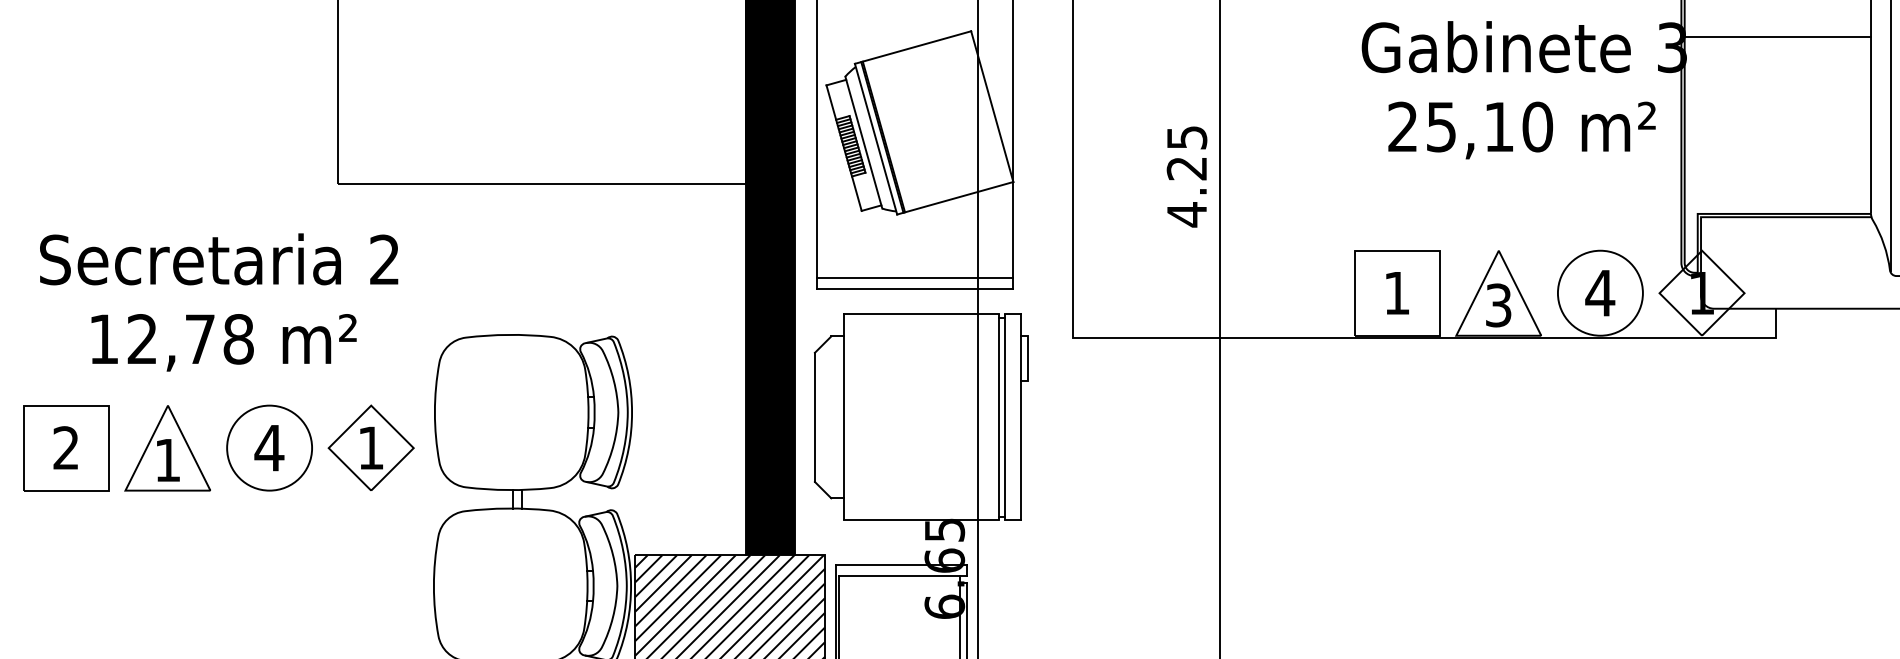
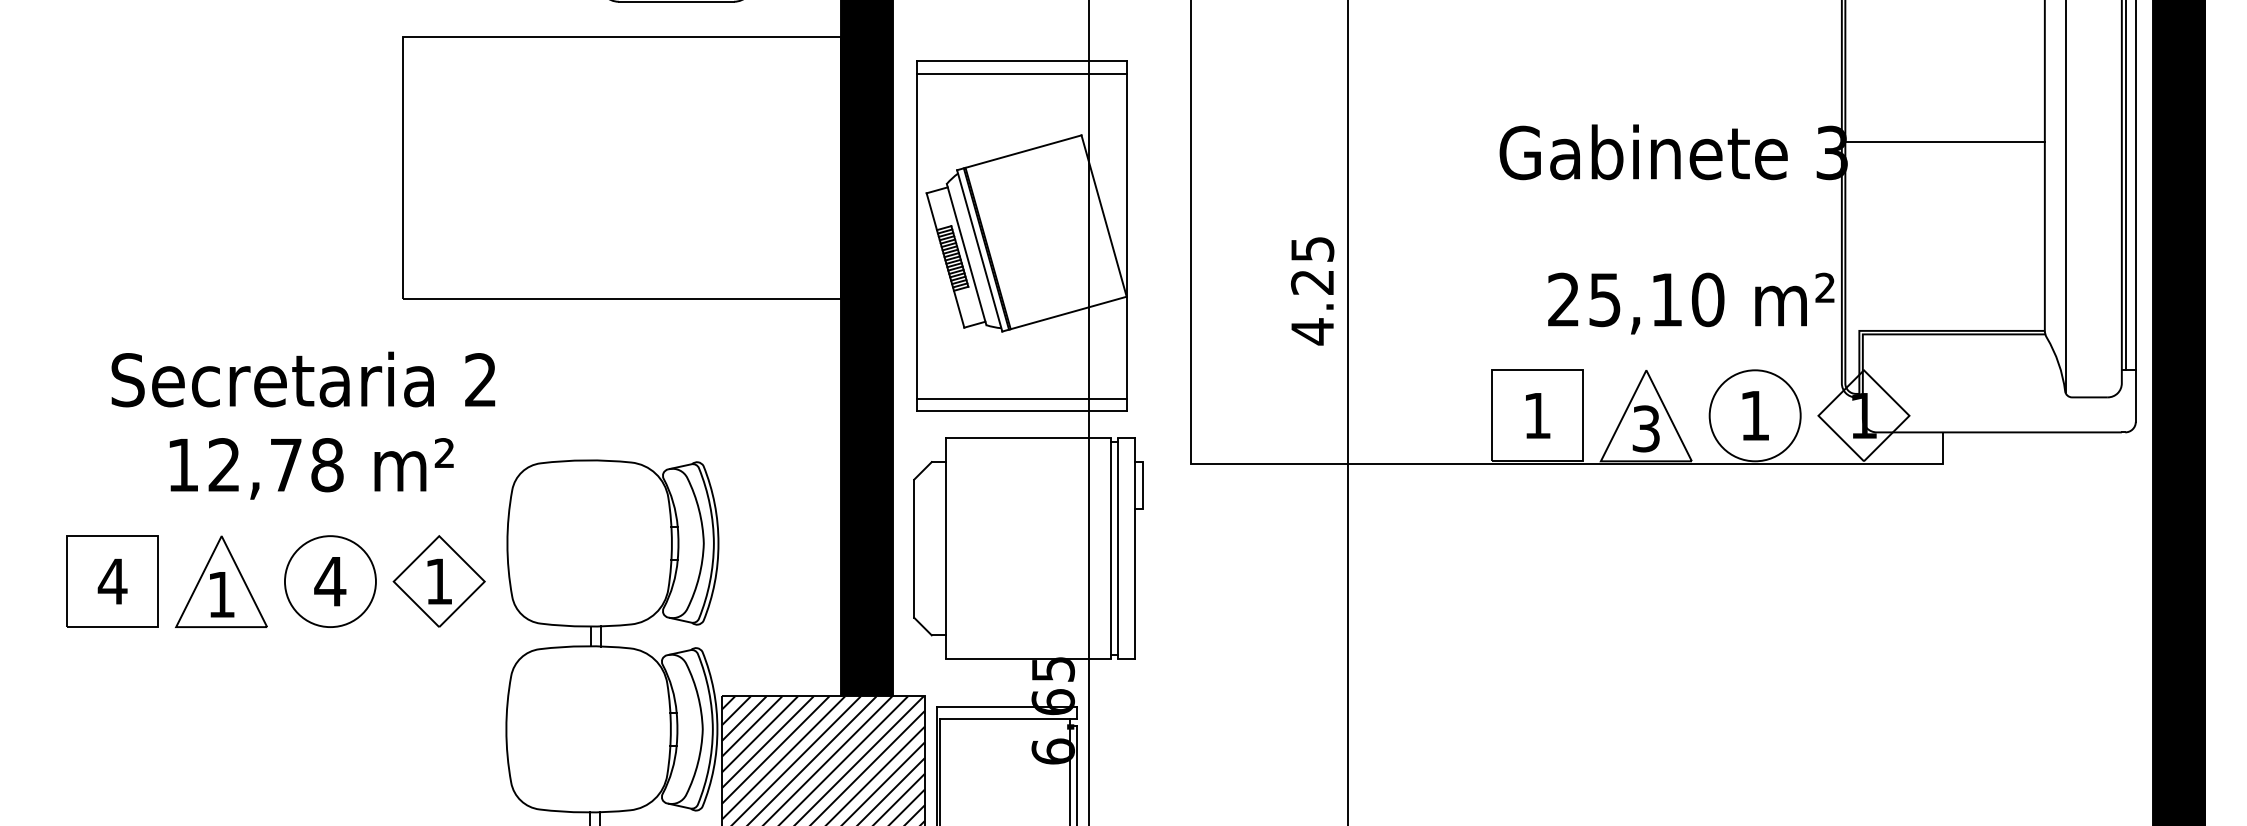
text: (1522, 130) -> (1691, 303), moved
text: (219, 259) -> (303, 379), moved
text: (1599, 292) -> (1754, 415), 4 -> 1
text: (223, 342) -> (311, 468), moved
text: (66, 448) -> (112, 581), 2 -> 4

